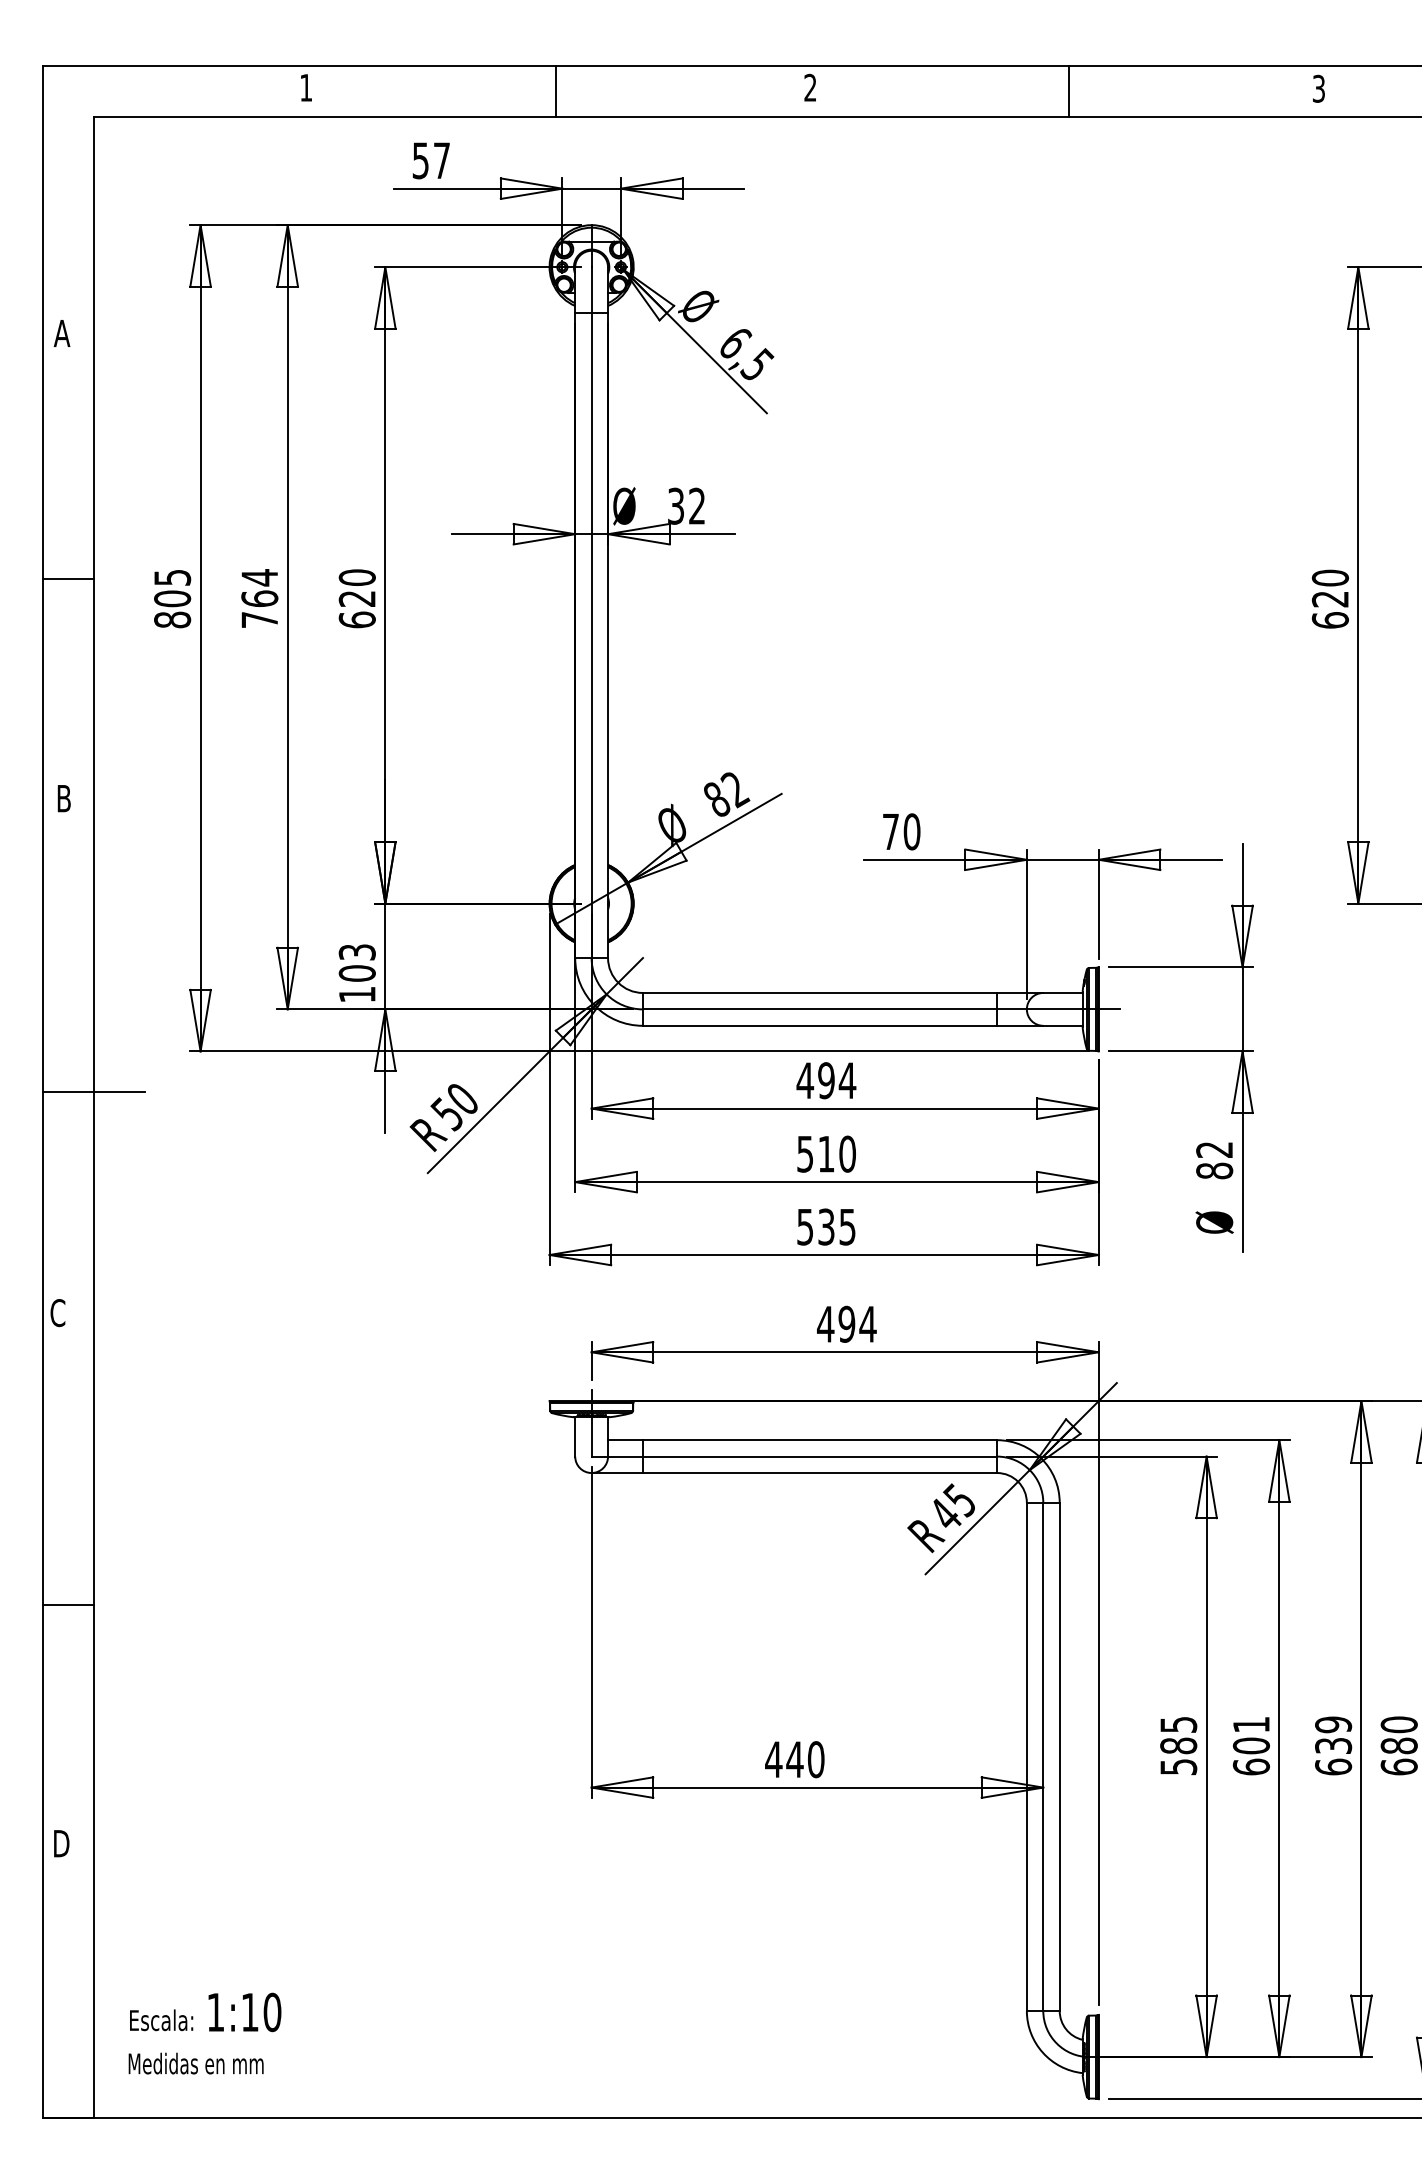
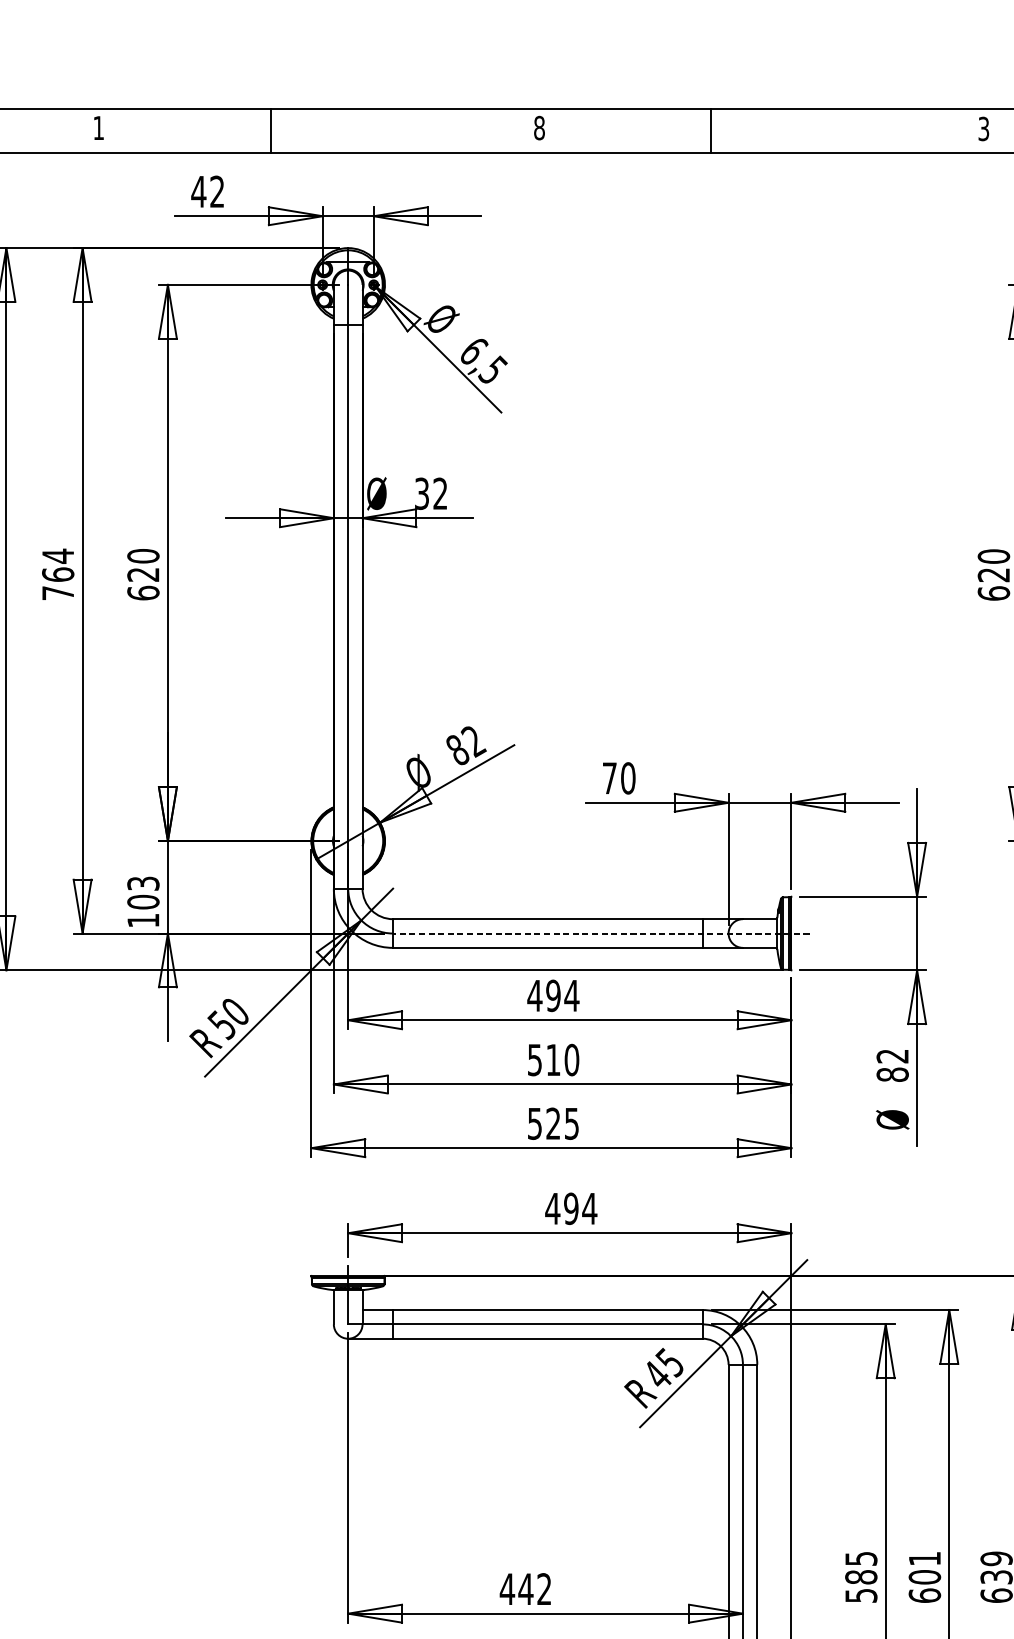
text: (810, 87) -> (539, 127), 2 -> 8
line: (556, 90) -> (271, 130), moved
line: (1069, 90) -> (710, 130), moved
text: (430, 160) -> (207, 191), 57 -> 42
line: (880, 1009) -> (600, 933), solid -> dashed
text: (826, 1226) -> (553, 1123), 535 -> 525
text: (815, 1759) -> (543, 1589), 440 -> 442

